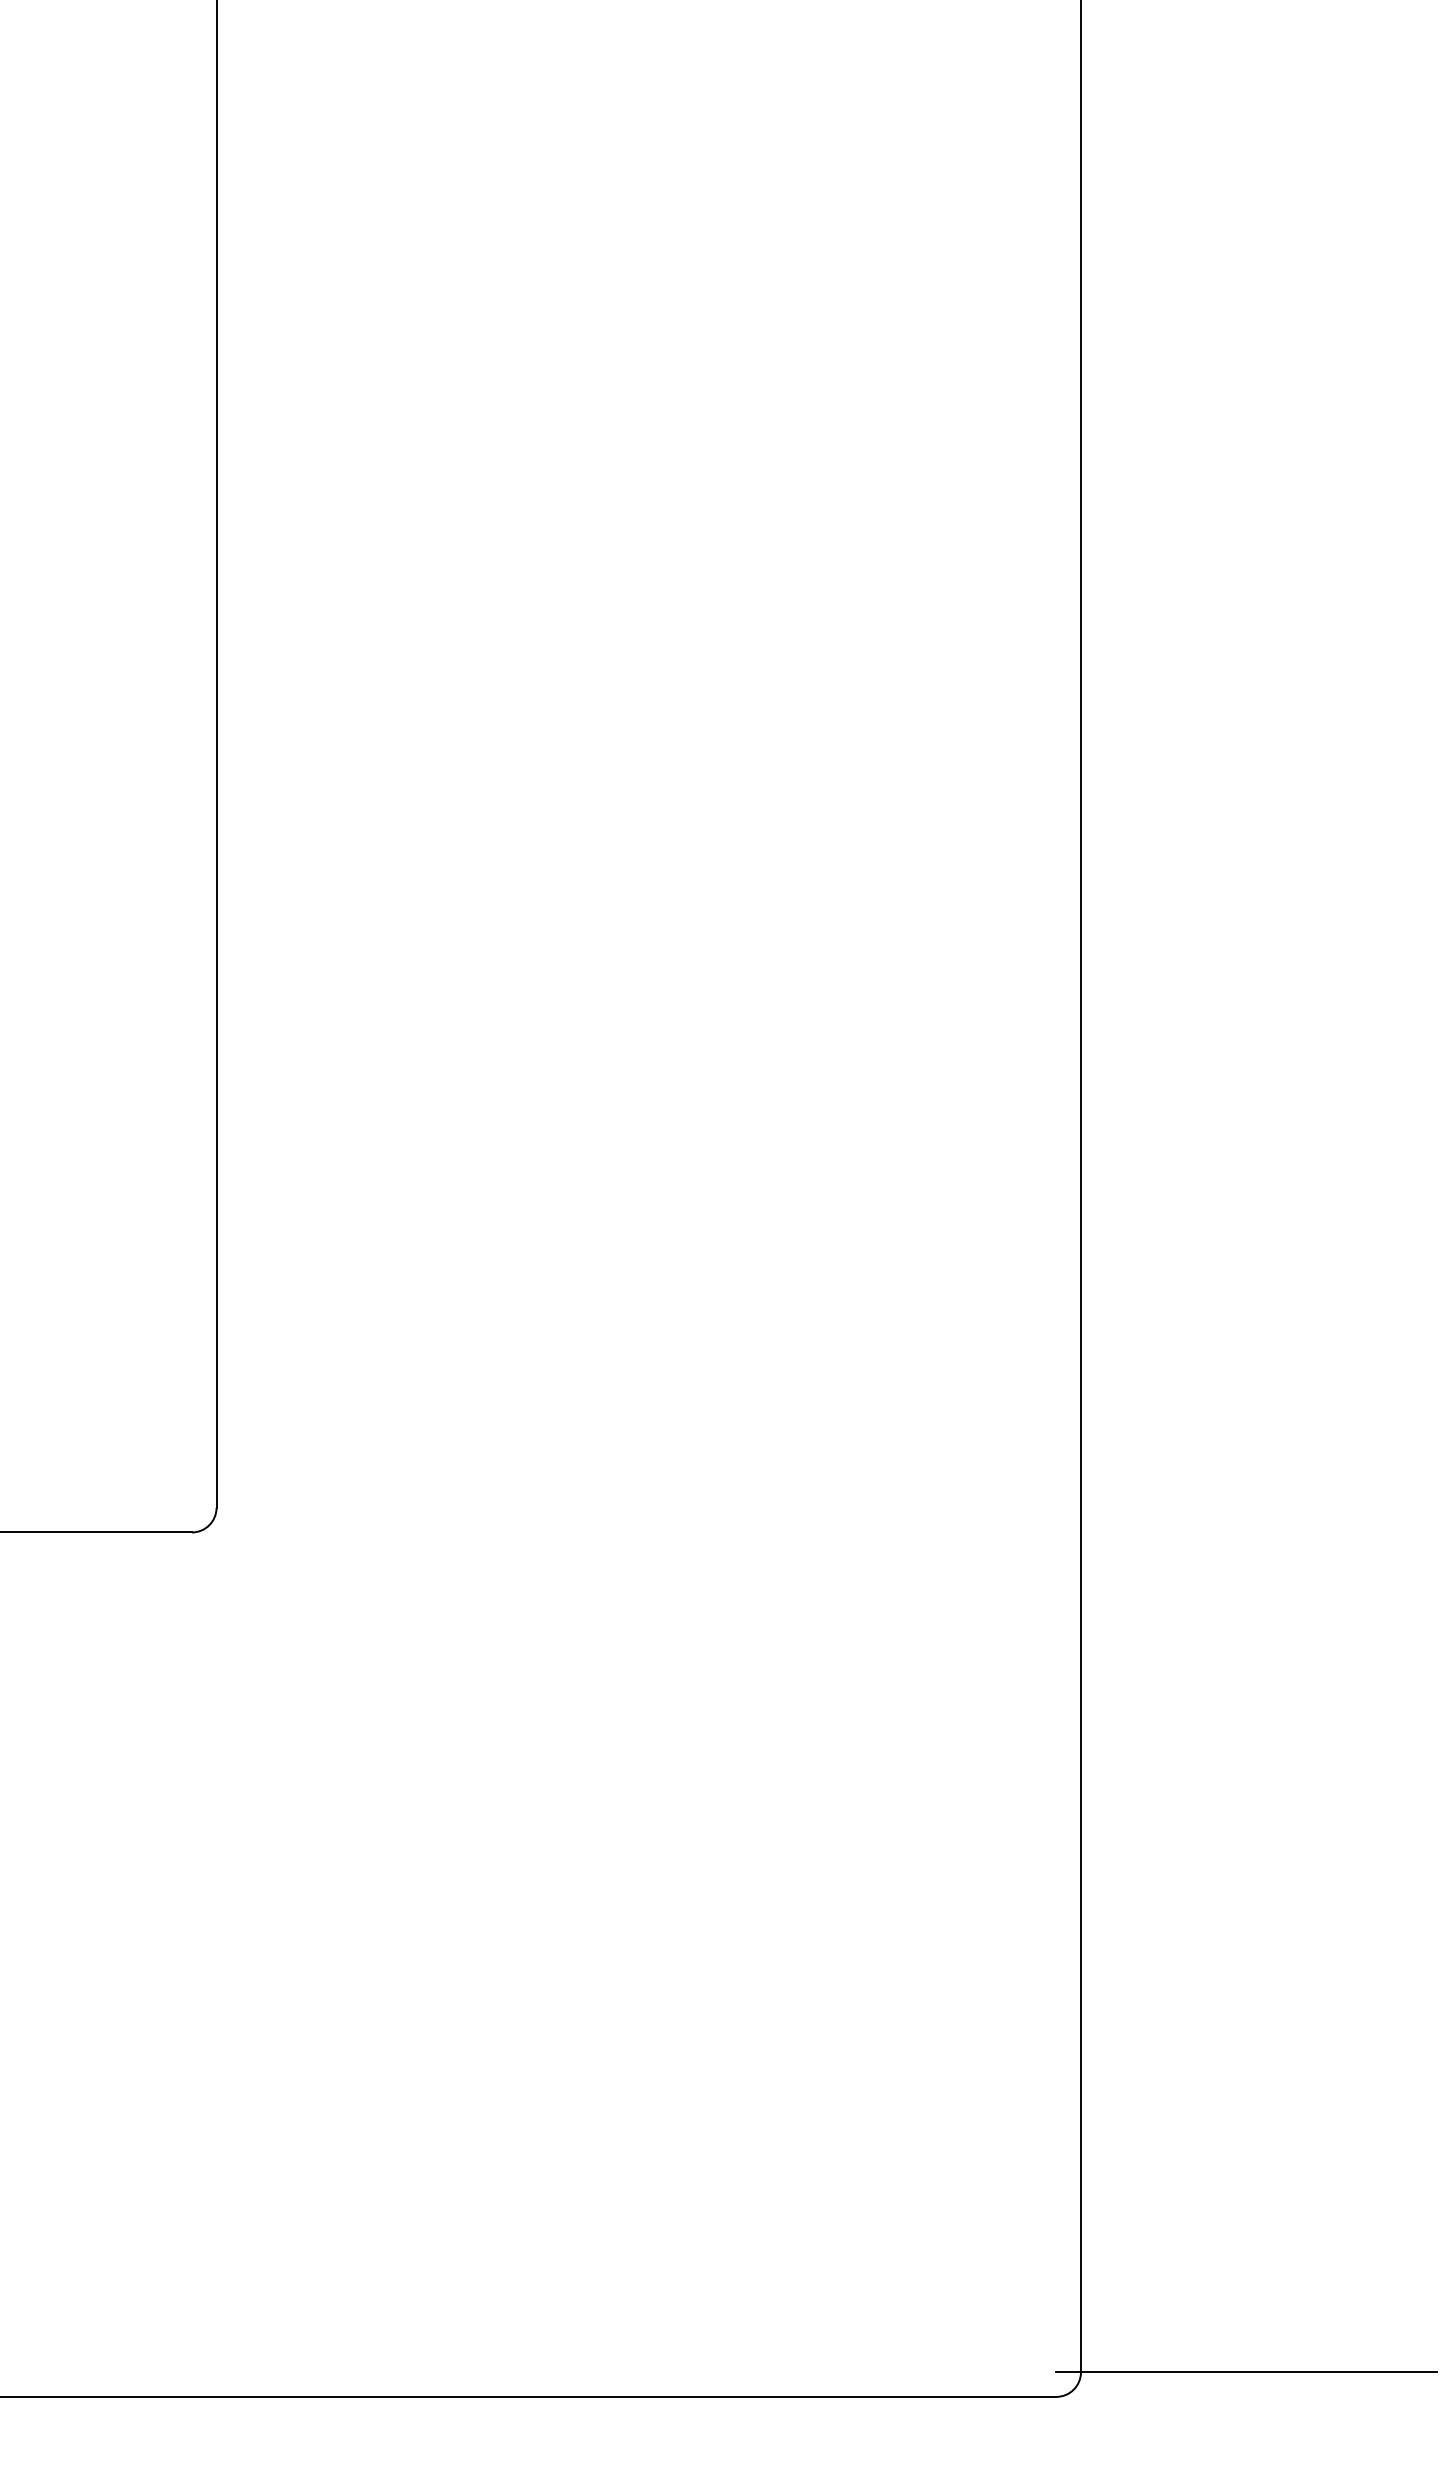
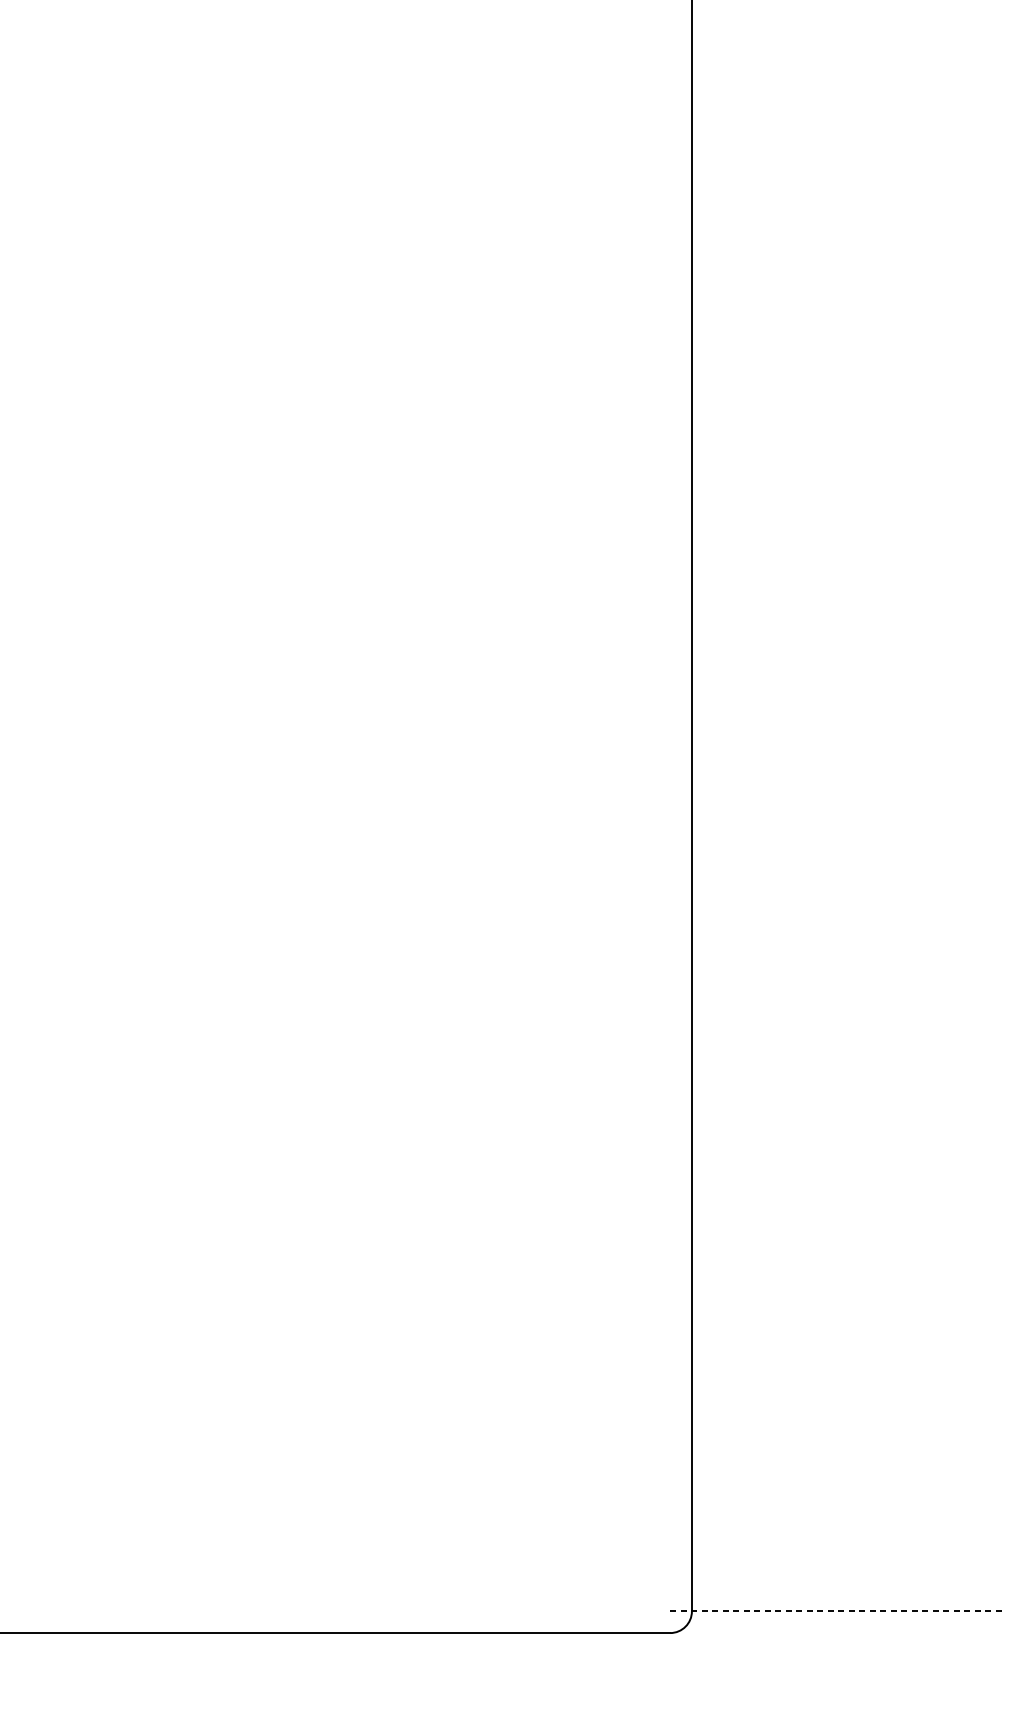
line: (1247, 2372) -> (838, 1611), solid -> dashed

